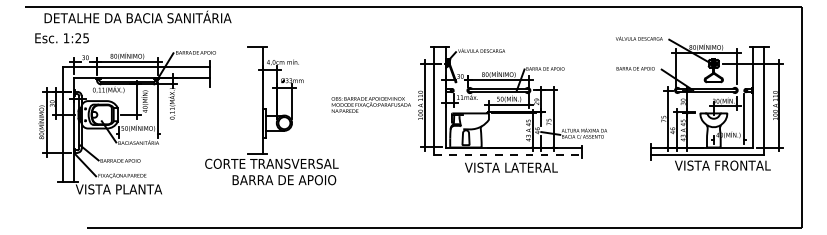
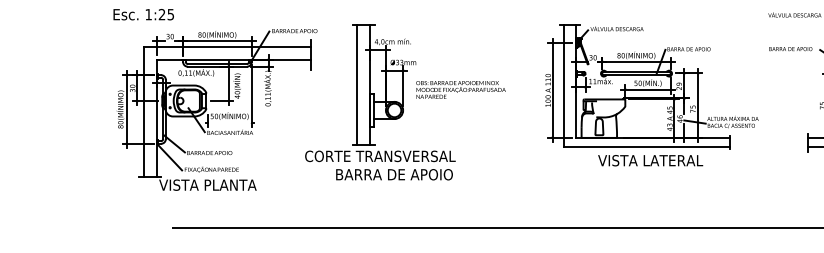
line: (251, 100) -> (357, 84), added
text: (370, 104) -> (460, 89), moved
line: (508, 155) -> (647, 146), dashed -> solid

